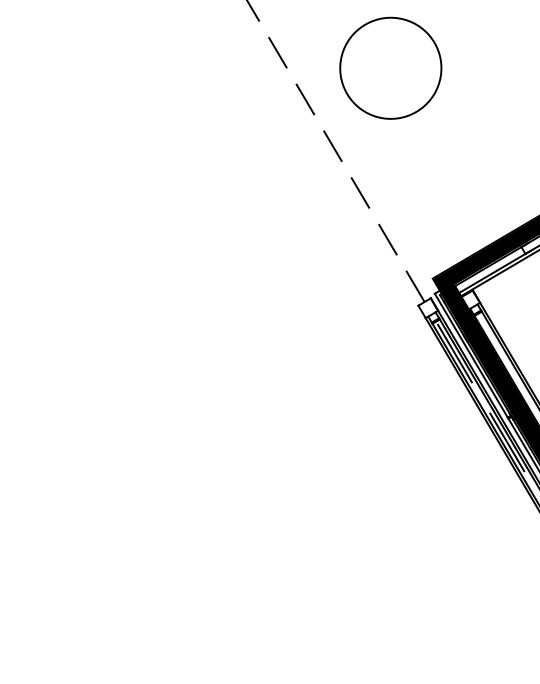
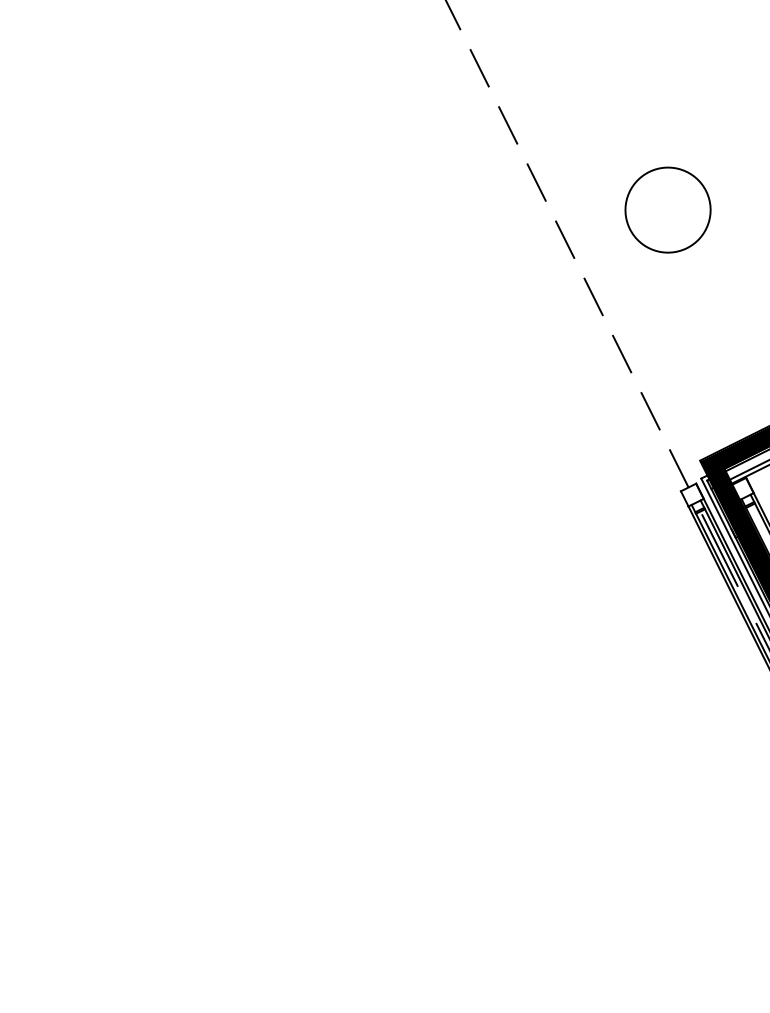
part: (390, 67) -> (667, 209), size x0.71

